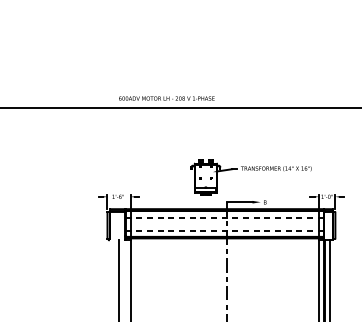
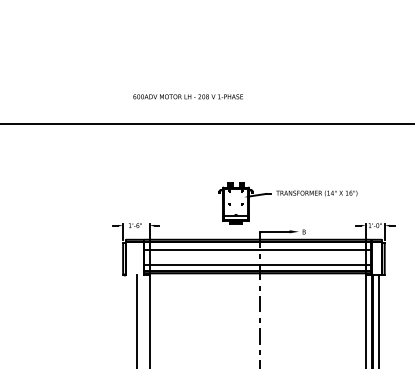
text: (166, 98) -> (187, 96), moved
line: (224, 217) -> (257, 249), dashed -> solid
line: (224, 230) -> (257, 264), dashed -> solid

